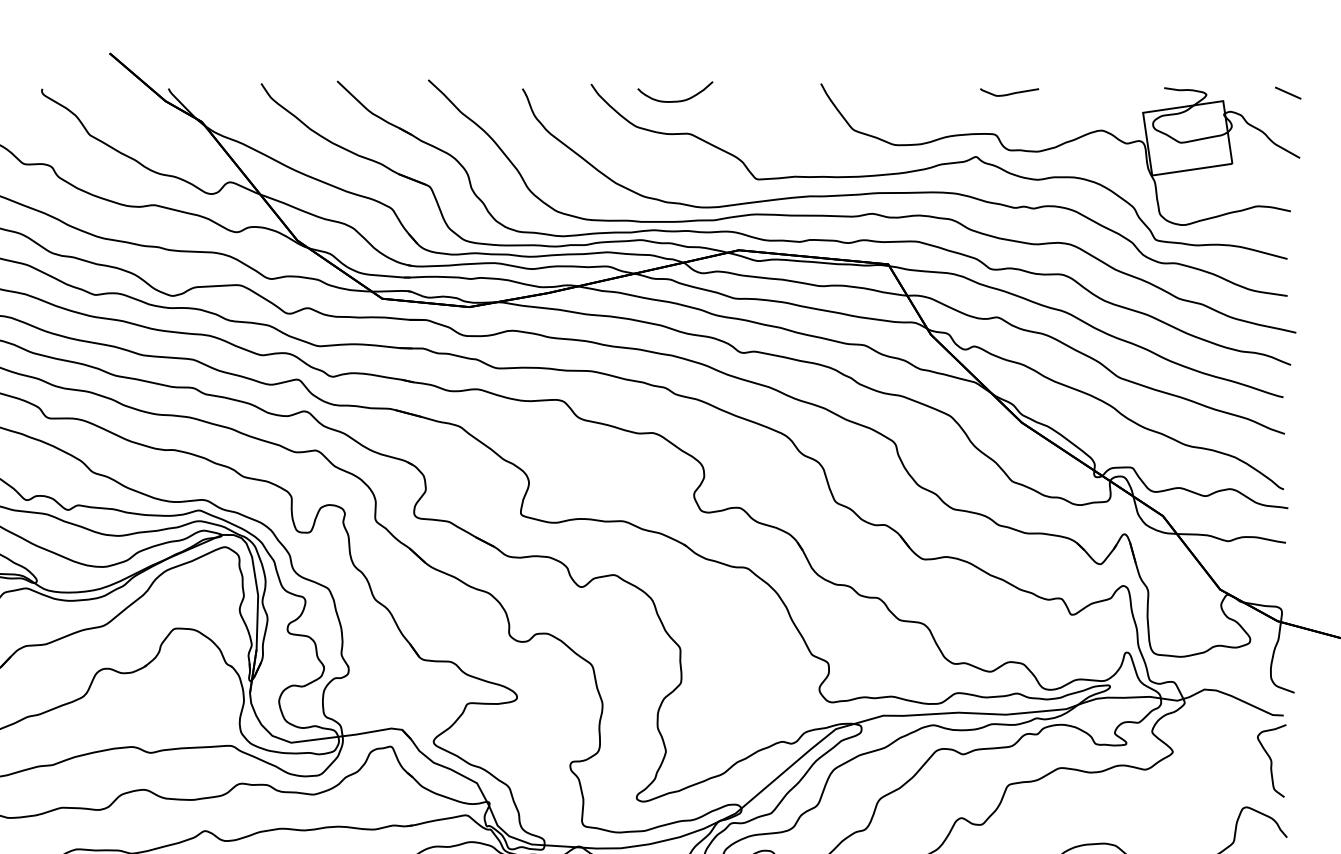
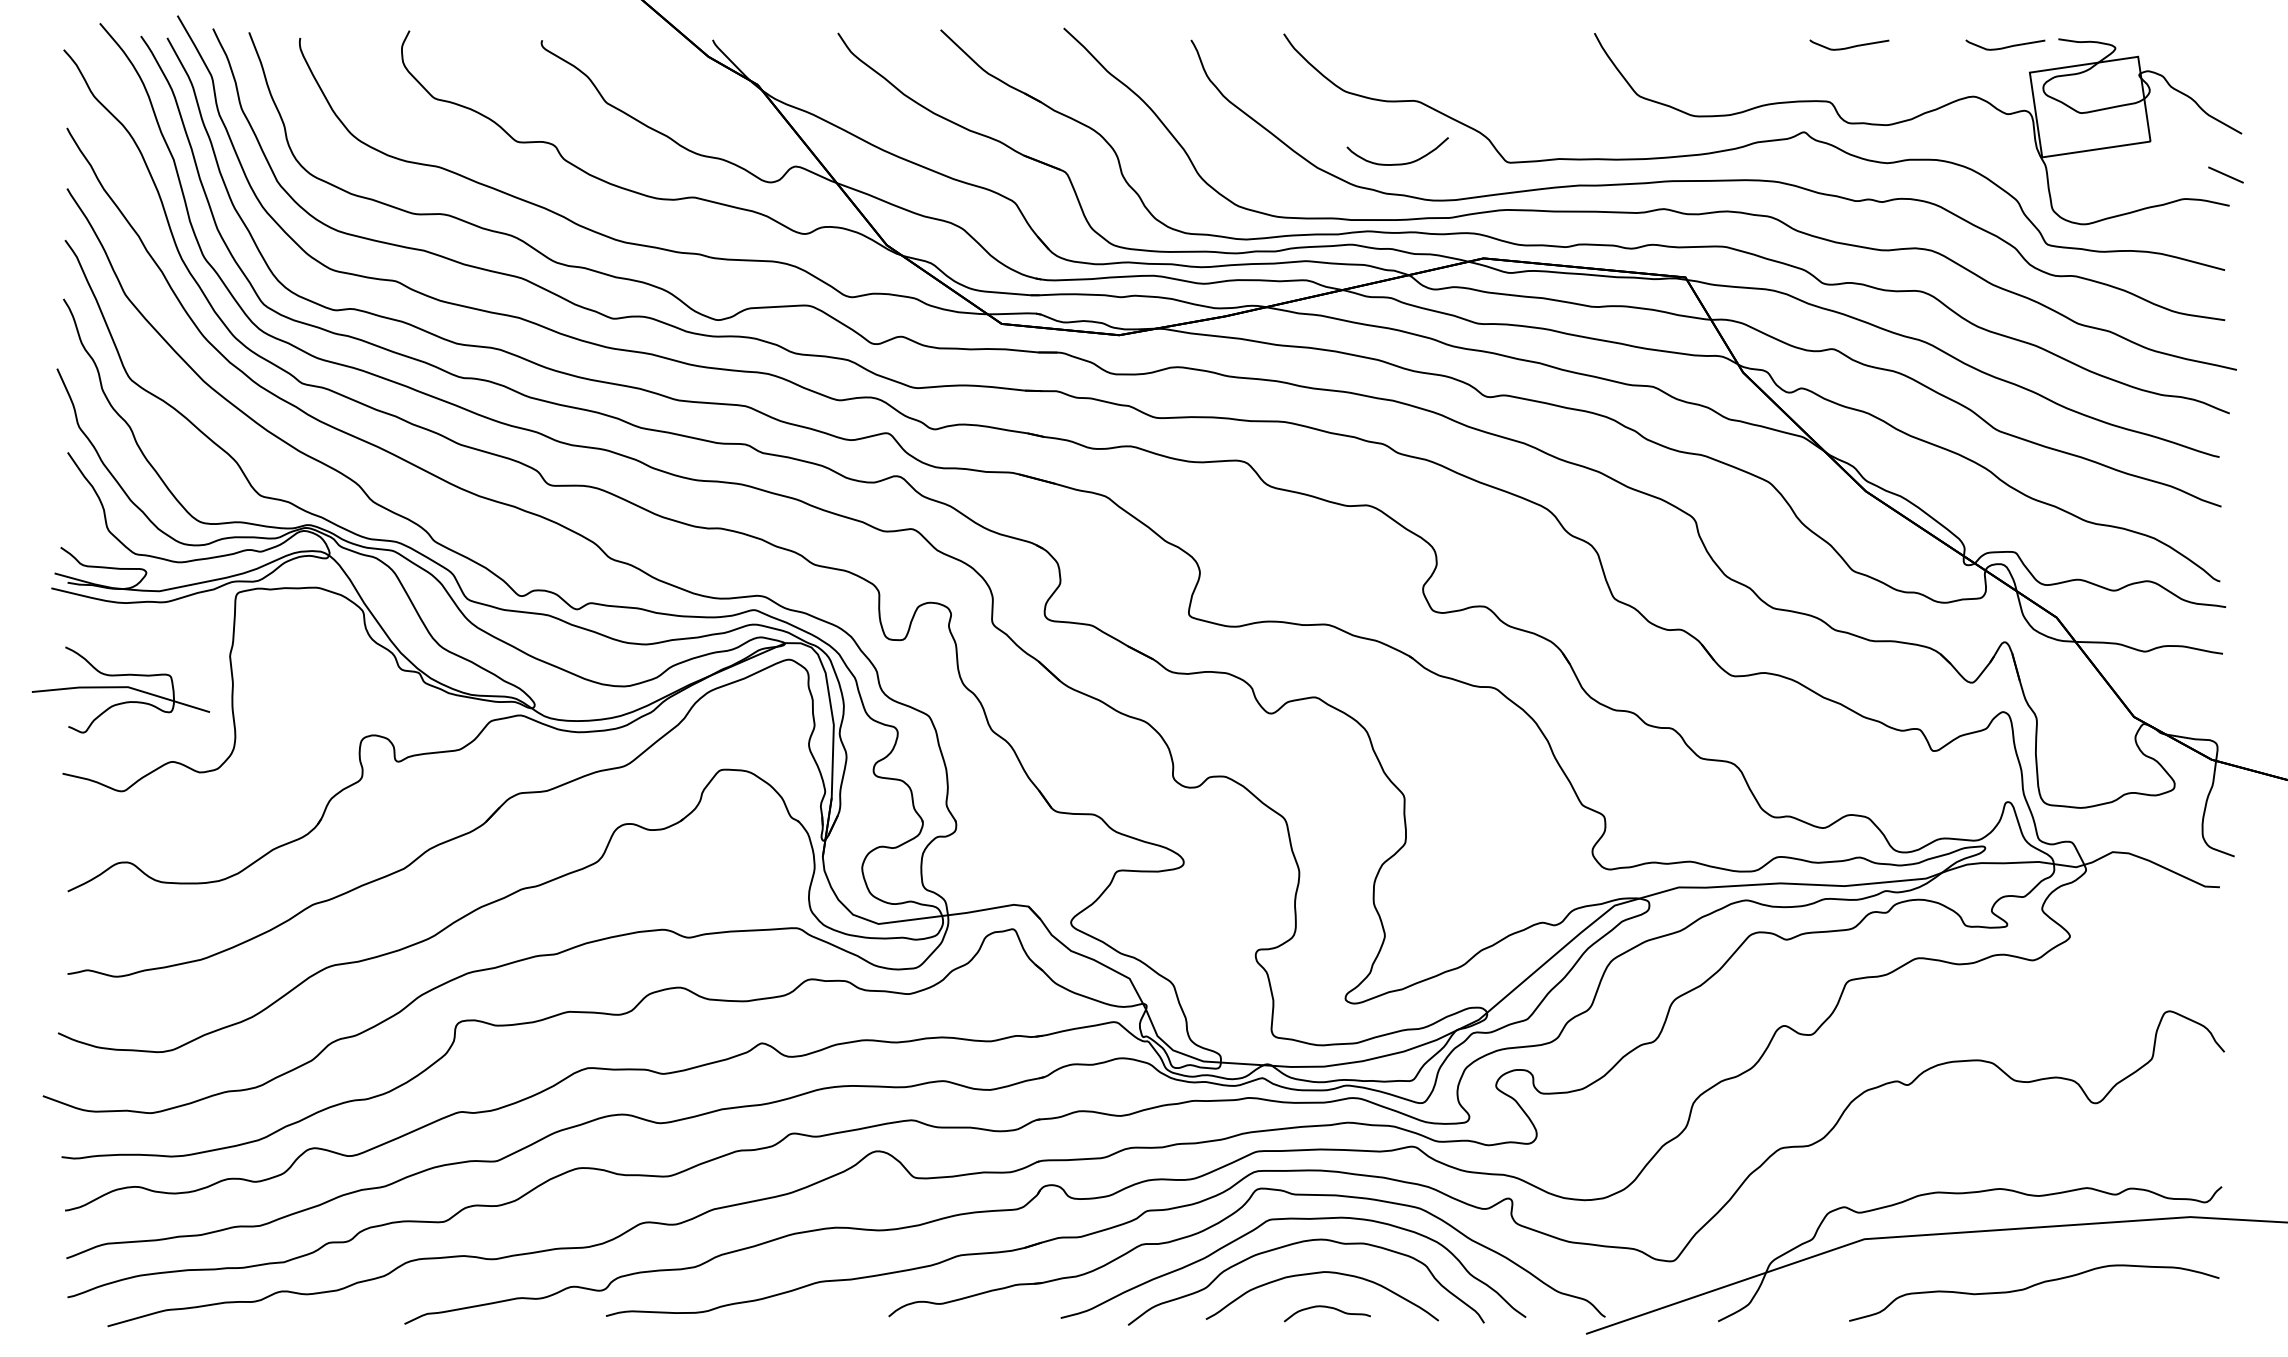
line: (1287, 92) -> (2225, 174), moved
curve: (1125, 93) -> (2005, 46), added
curve: (675, 100) -> (1397, 163), moved
curve: (1271, 760) -> (2203, 948), removed

